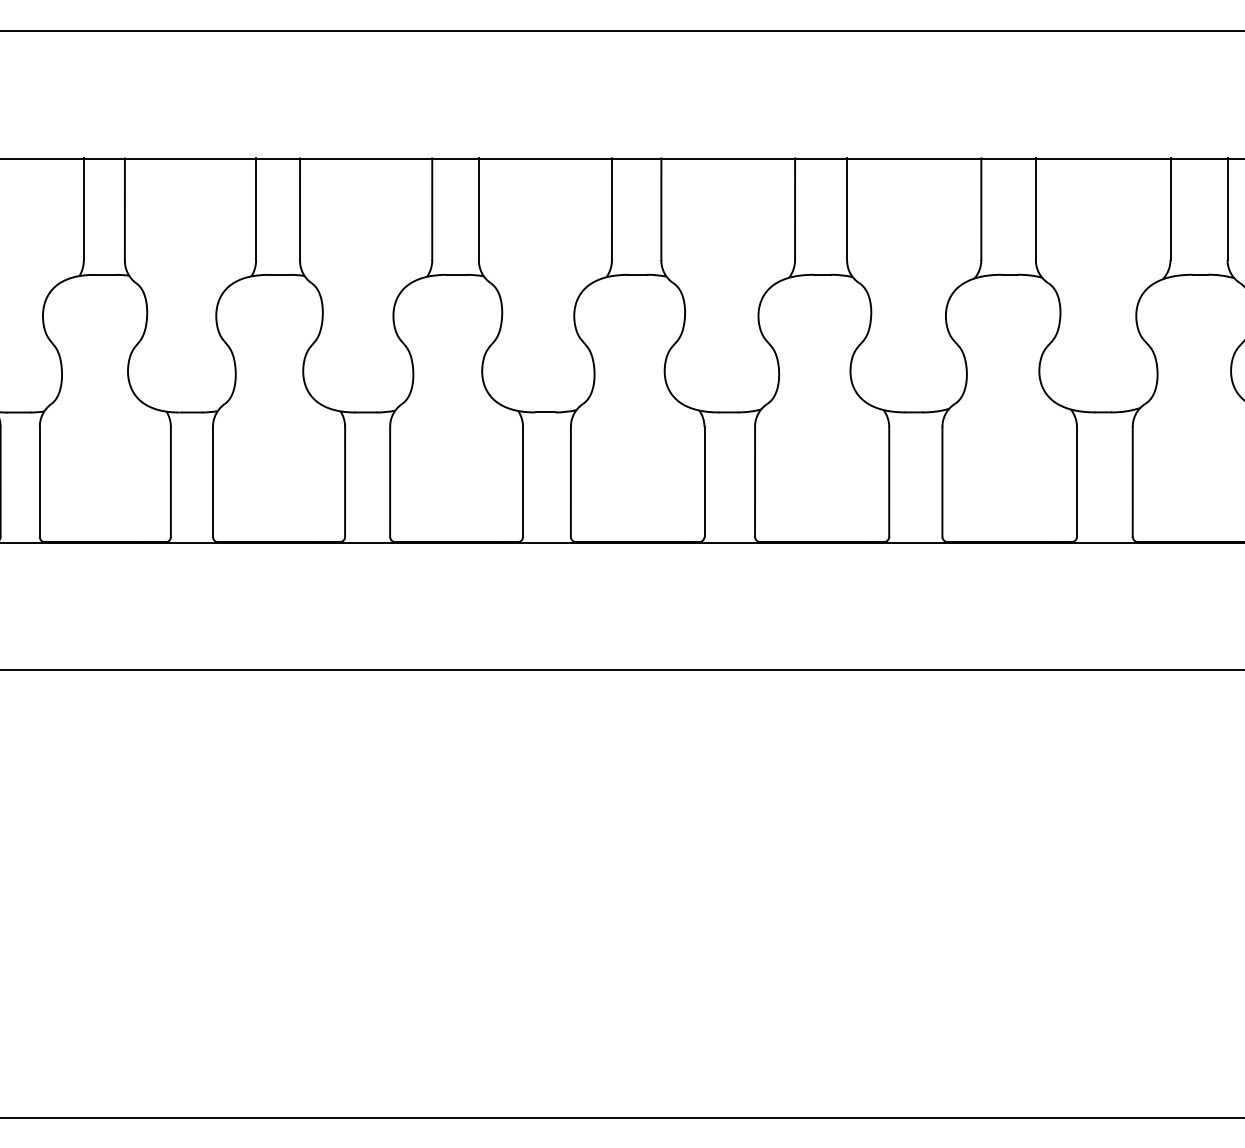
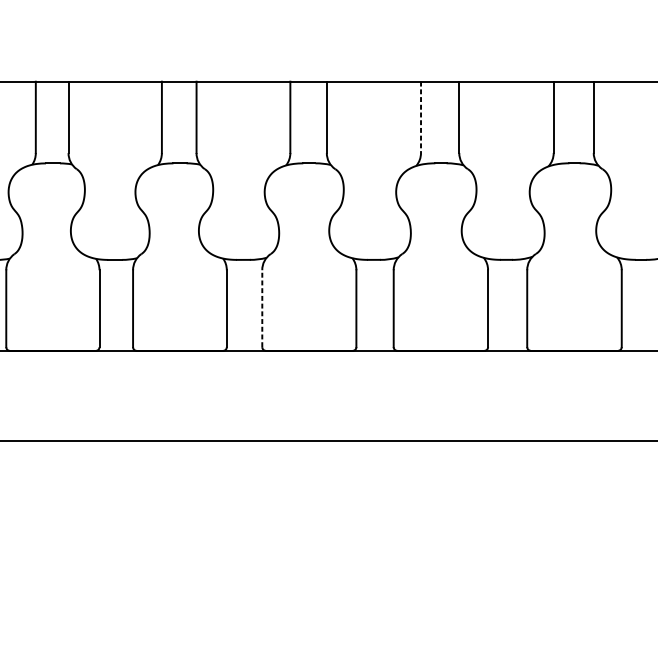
line: (981, 209) -> (421, 117), solid -> dashed
line: (755, 481) -> (262, 308), solid -> dashed

